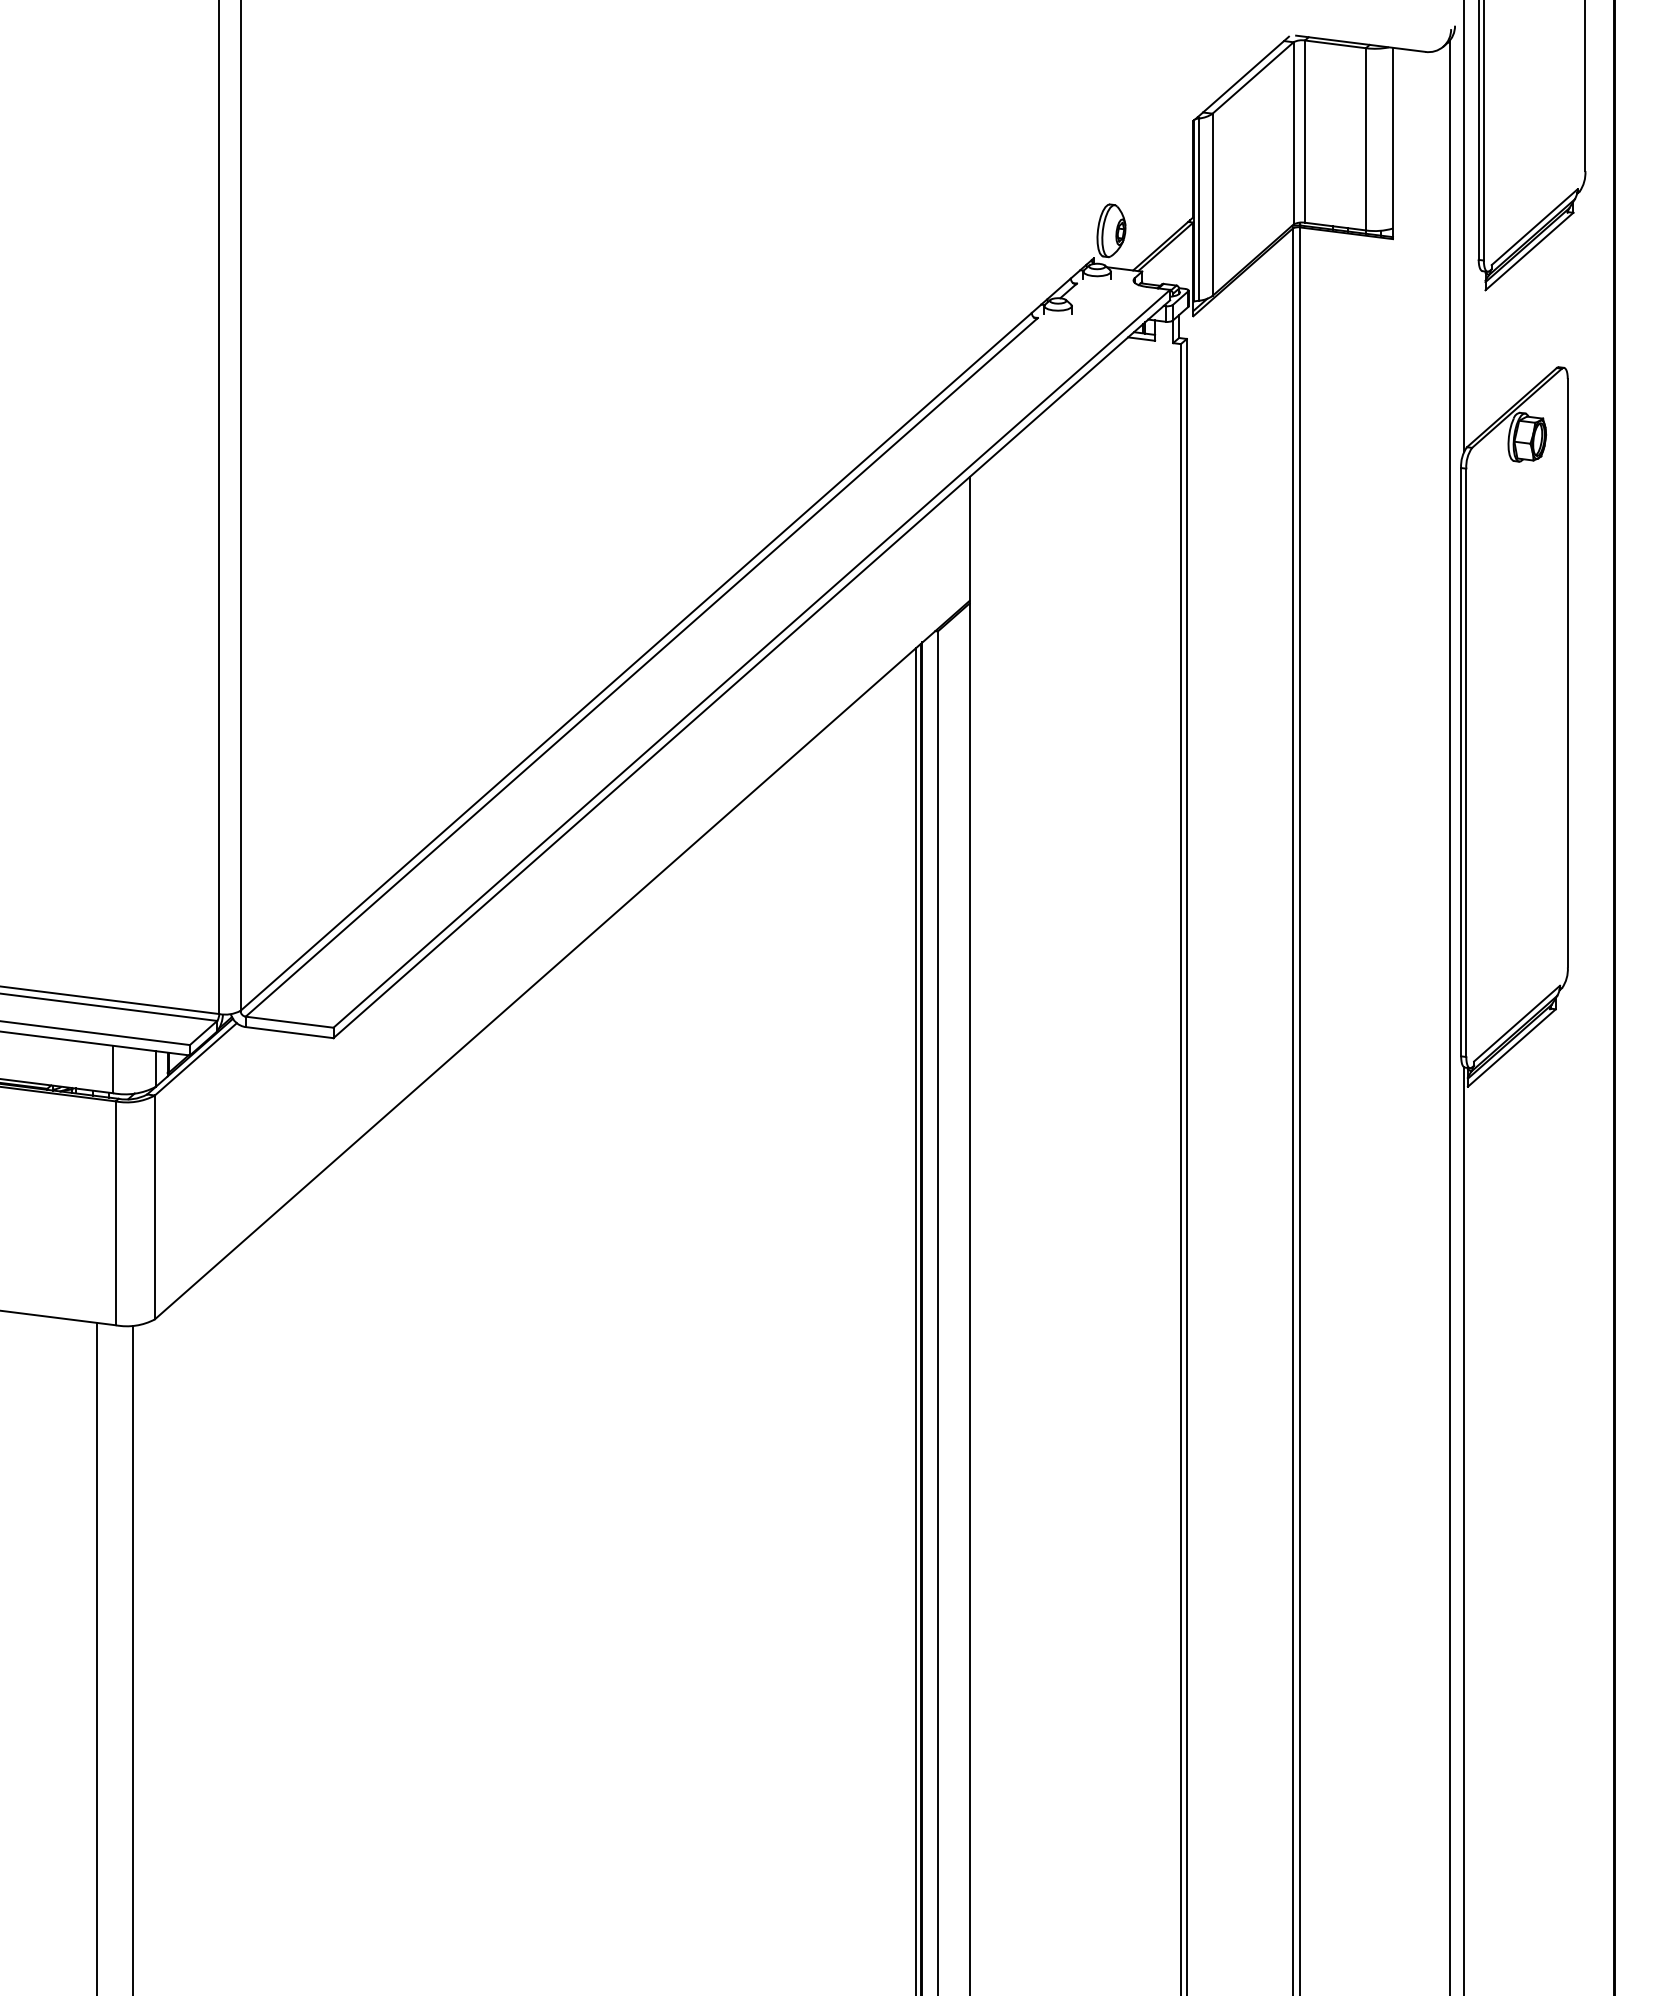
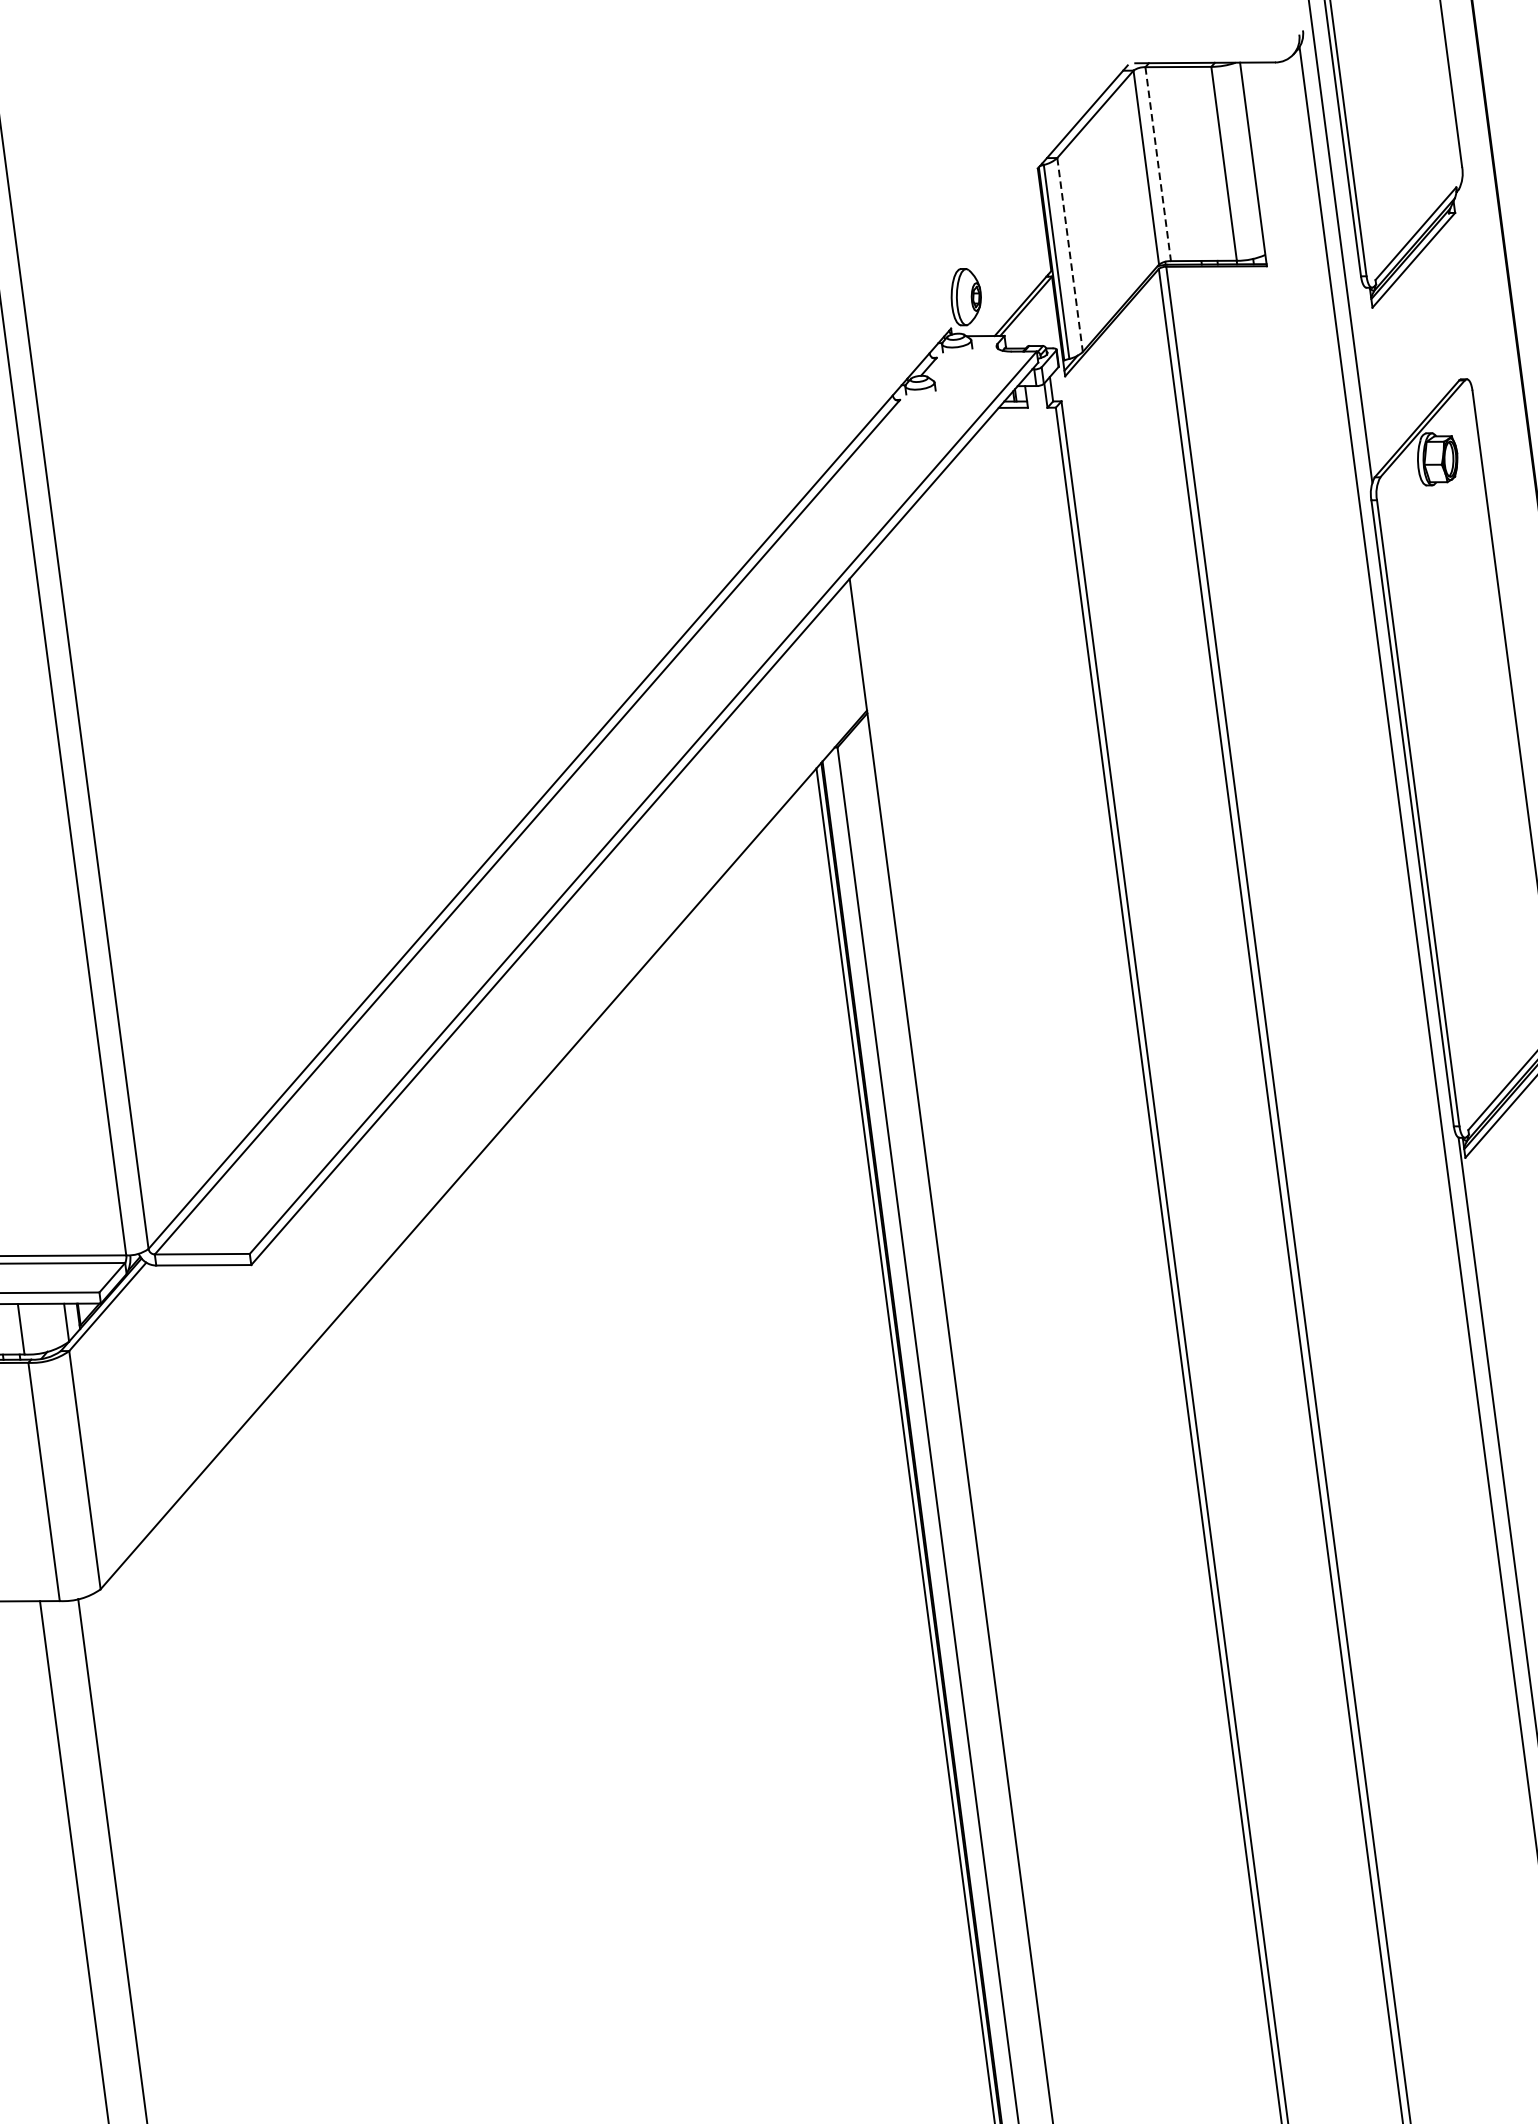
line: (1305, 132) -> (1158, 165), solid -> dashed
line: (1212, 205) -> (1070, 255), solid -> dashed

